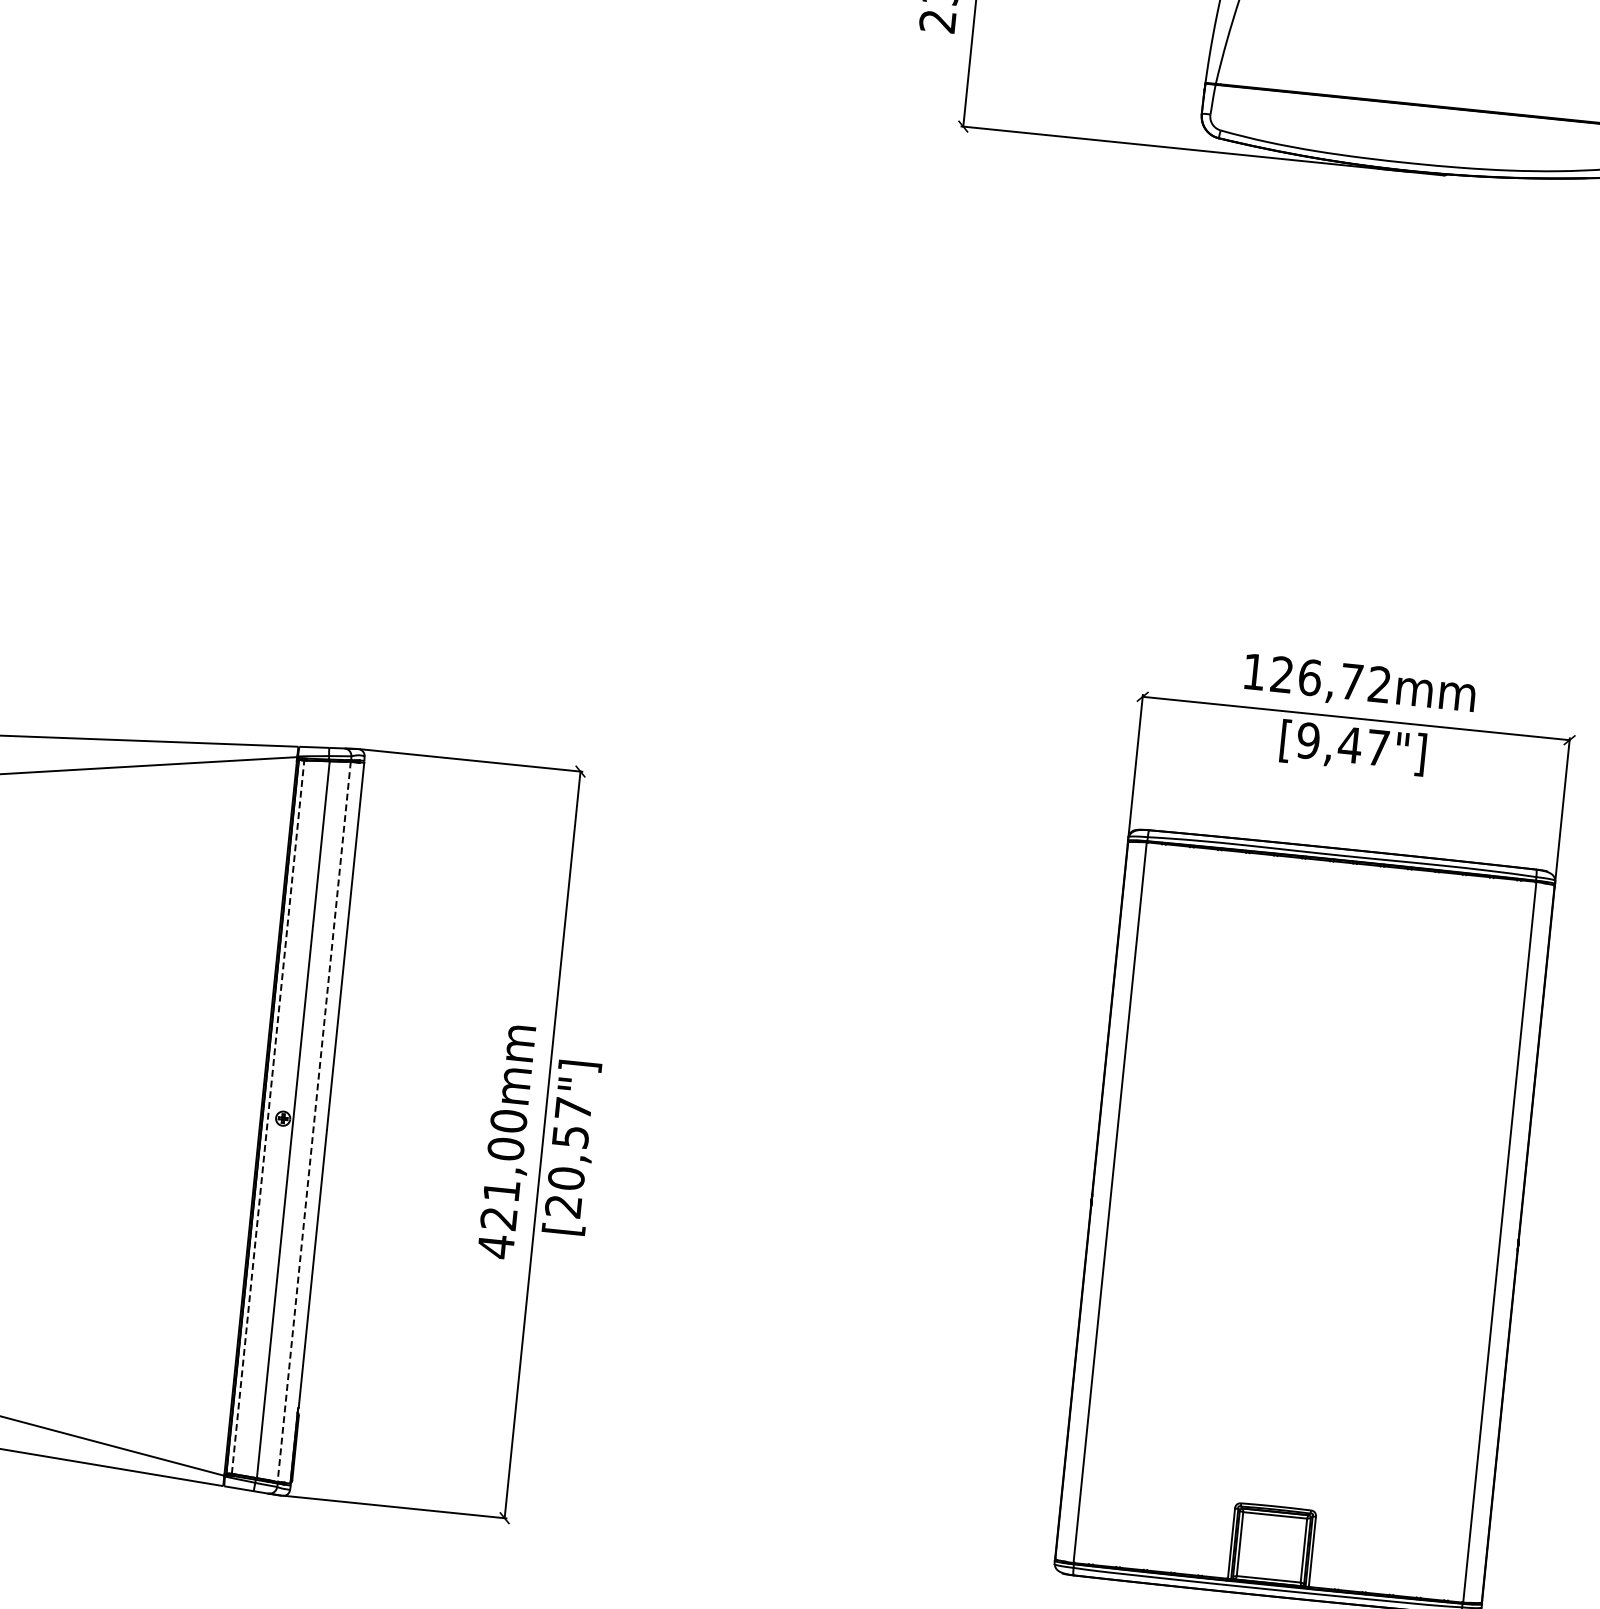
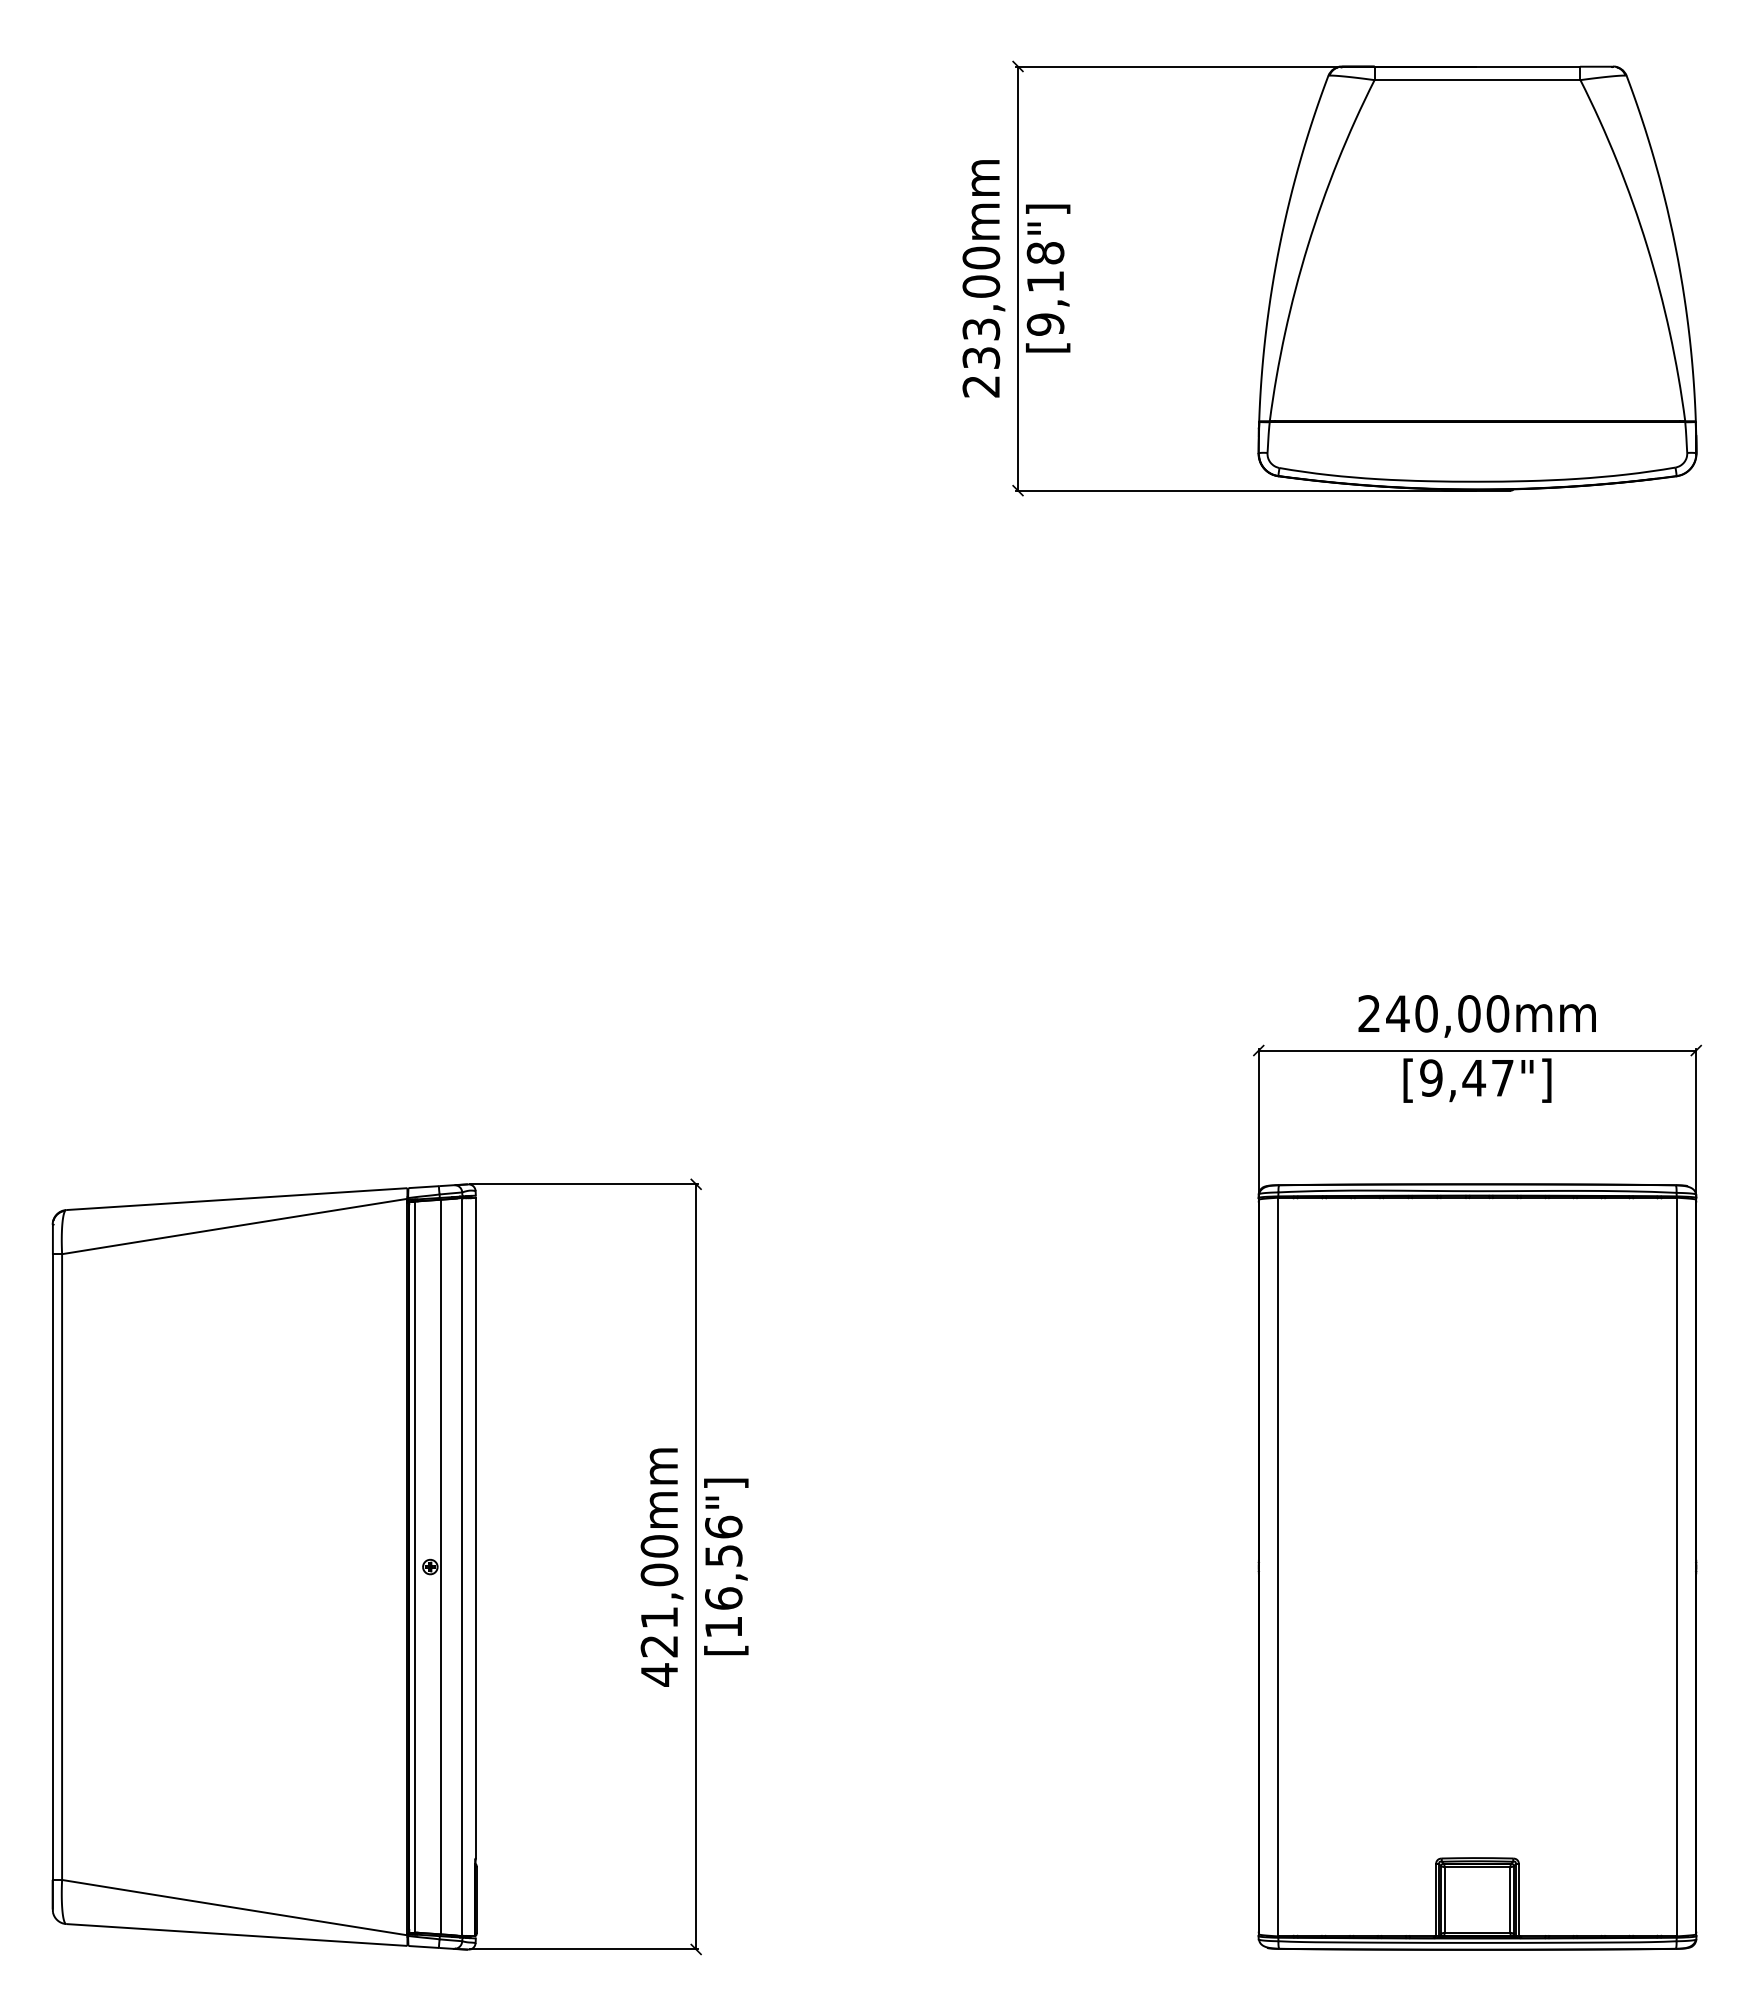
text: (1316, 677) -> (1433, 1013), 126,72mm -> 240,00mm
line: (267, 1117) -> (414, 1567), dashed -> solid
line: (314, 1122) -> (462, 1567), dashed -> solid
text: (568, 1156) -> (723, 1576), [20,57"] -> [16,56"]

